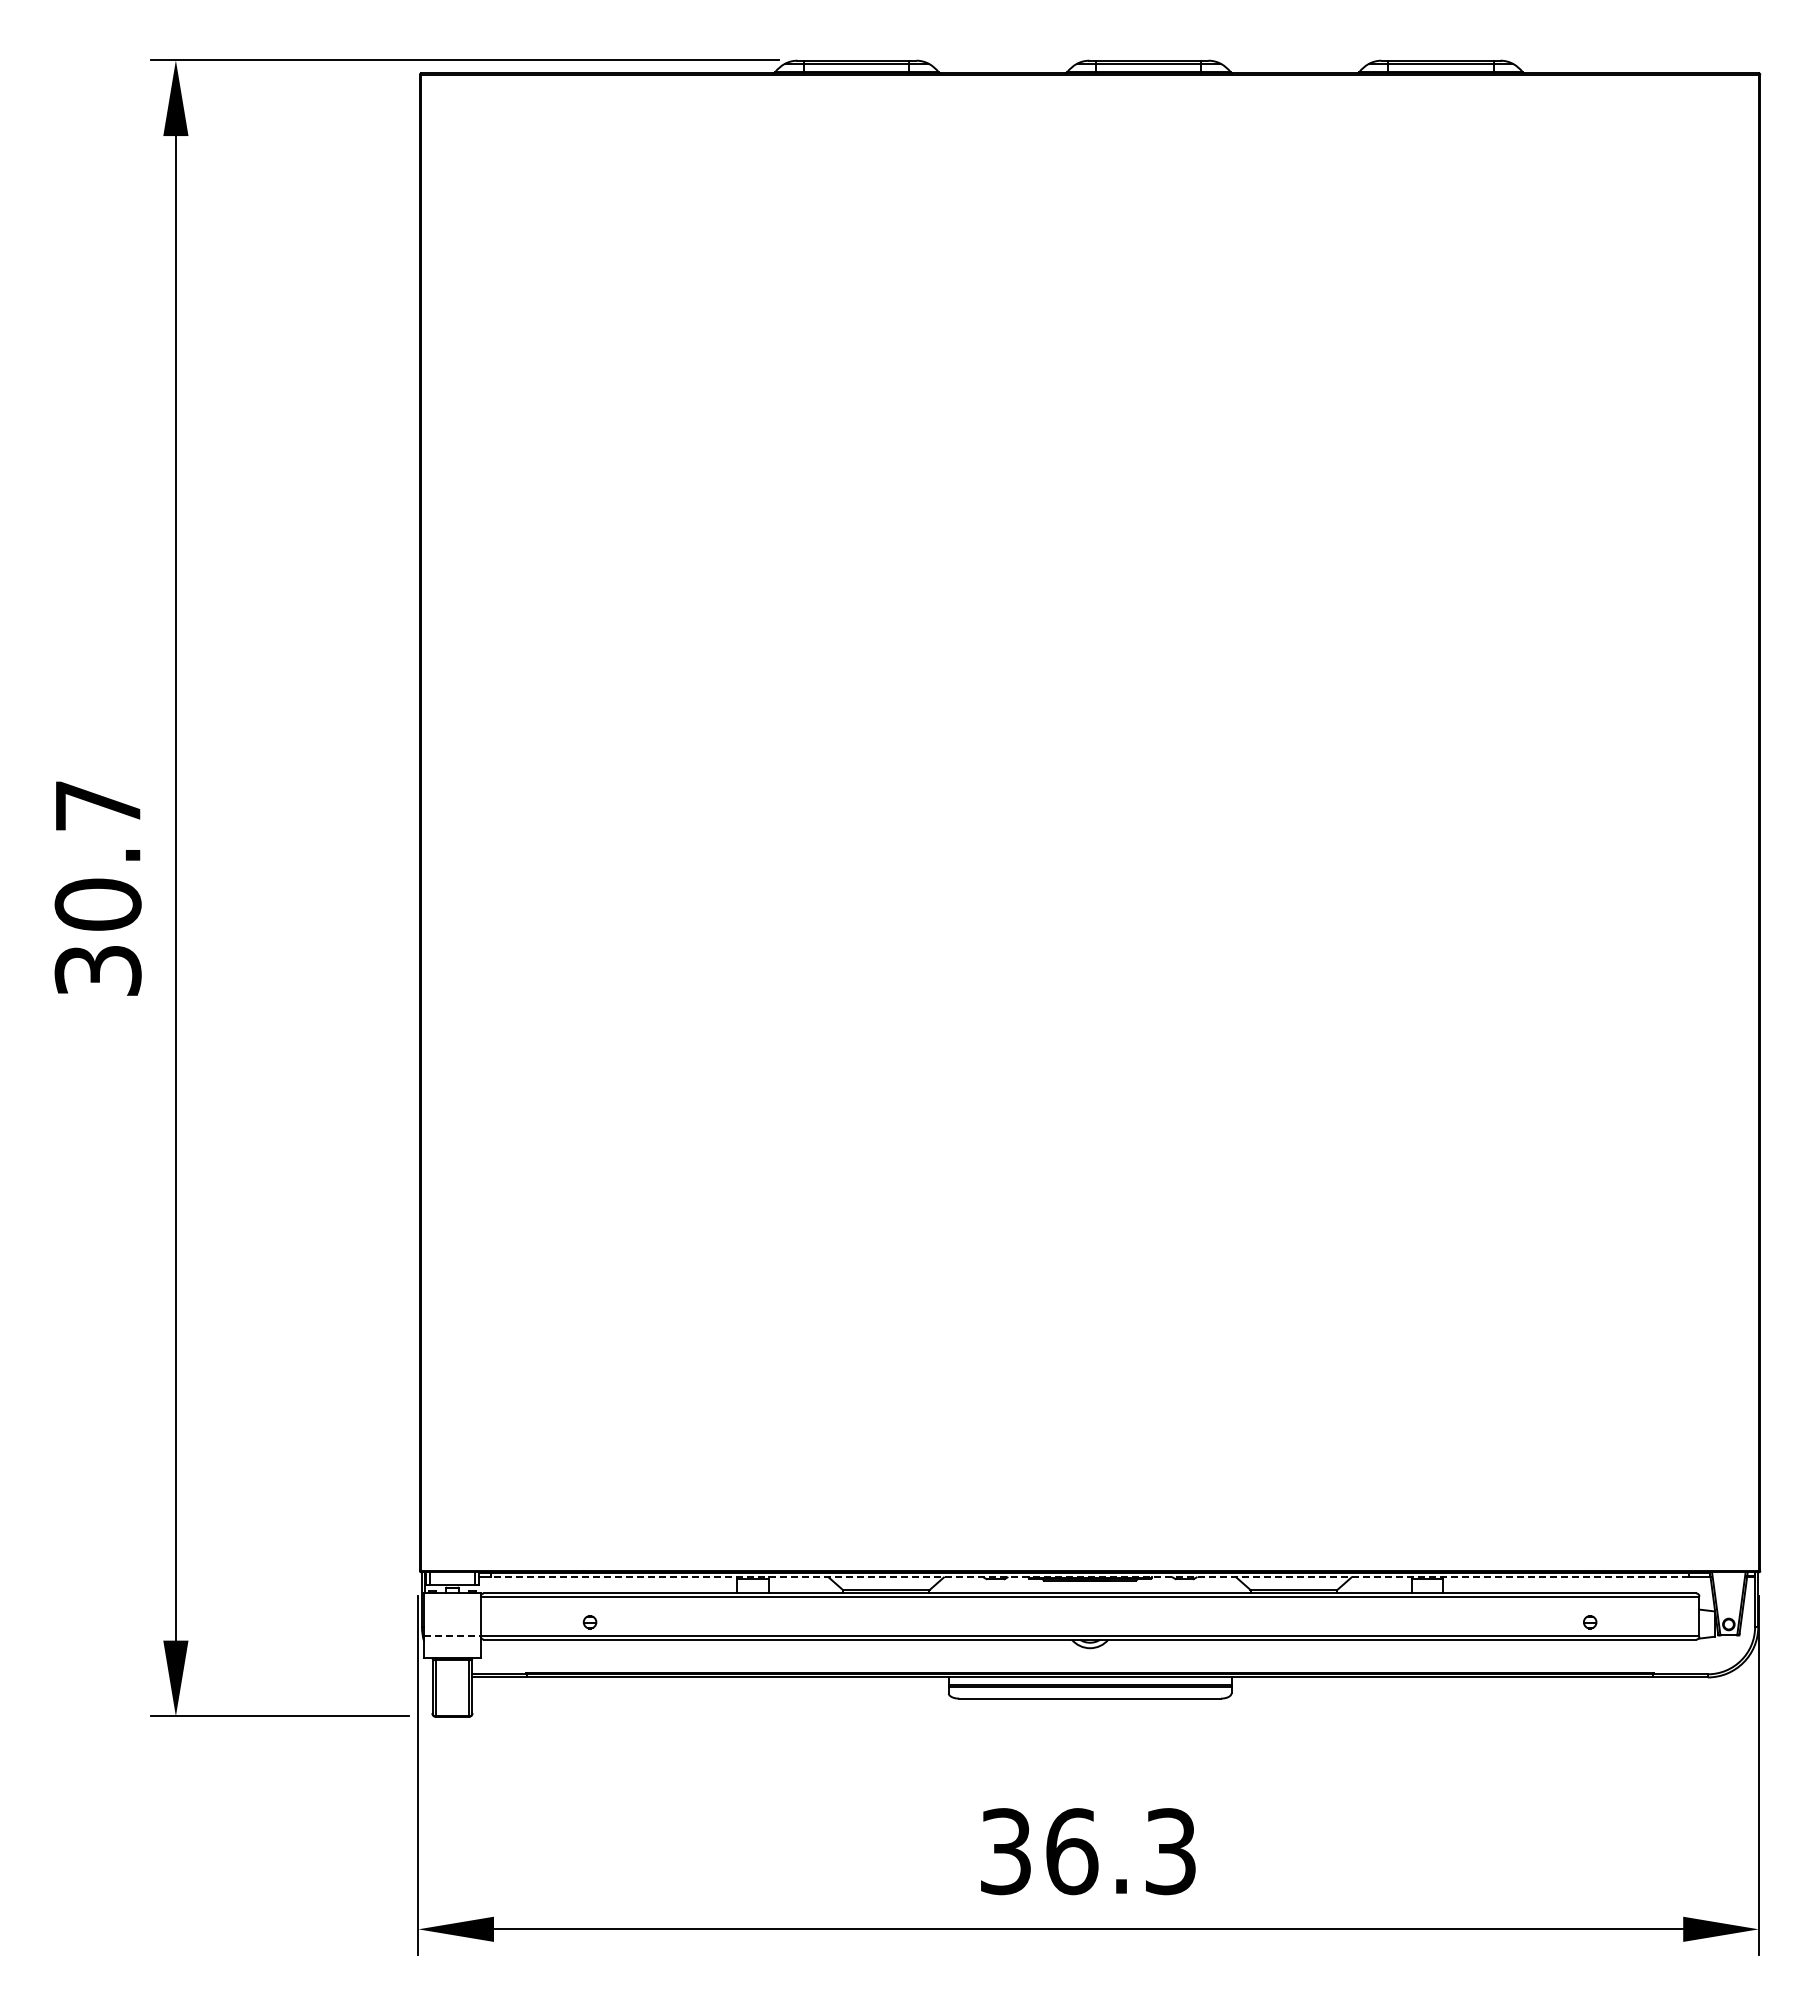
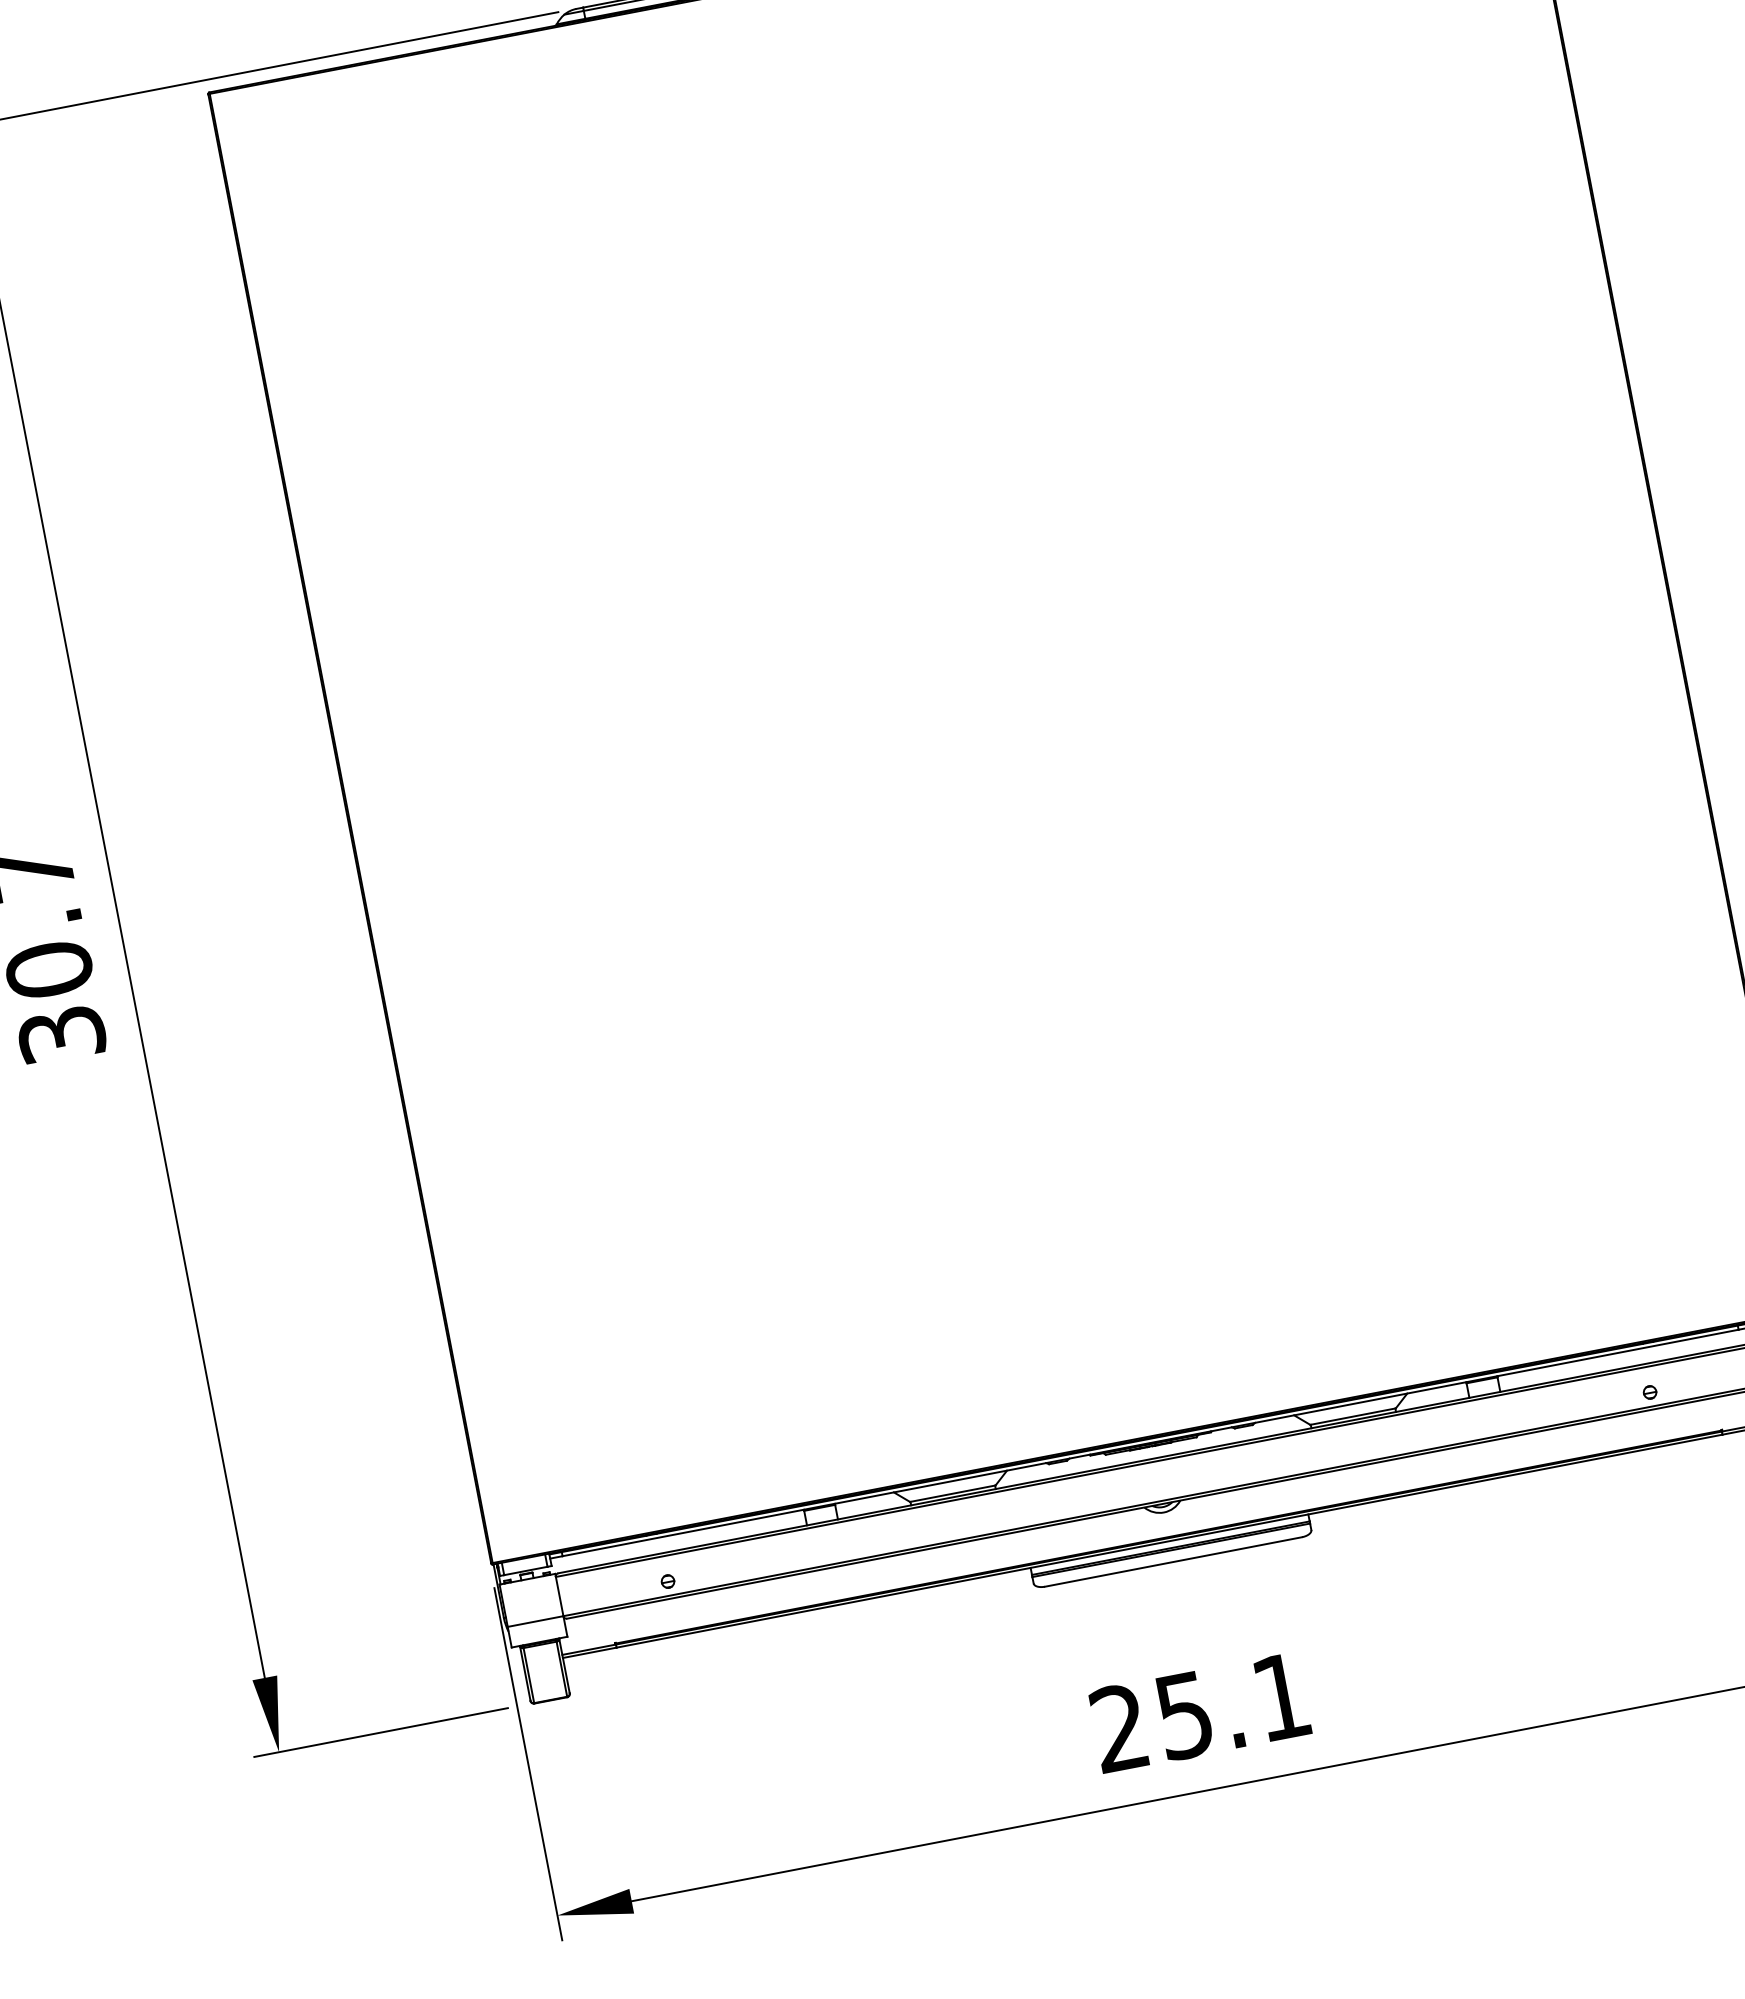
line: (1090, 1577) -> (1150, 1442), dashed -> solid
line: (452, 1636) -> (535, 1621), dashed -> solid
text: (1087, 1851) -> (1199, 1712), 36.3 -> 25.1

